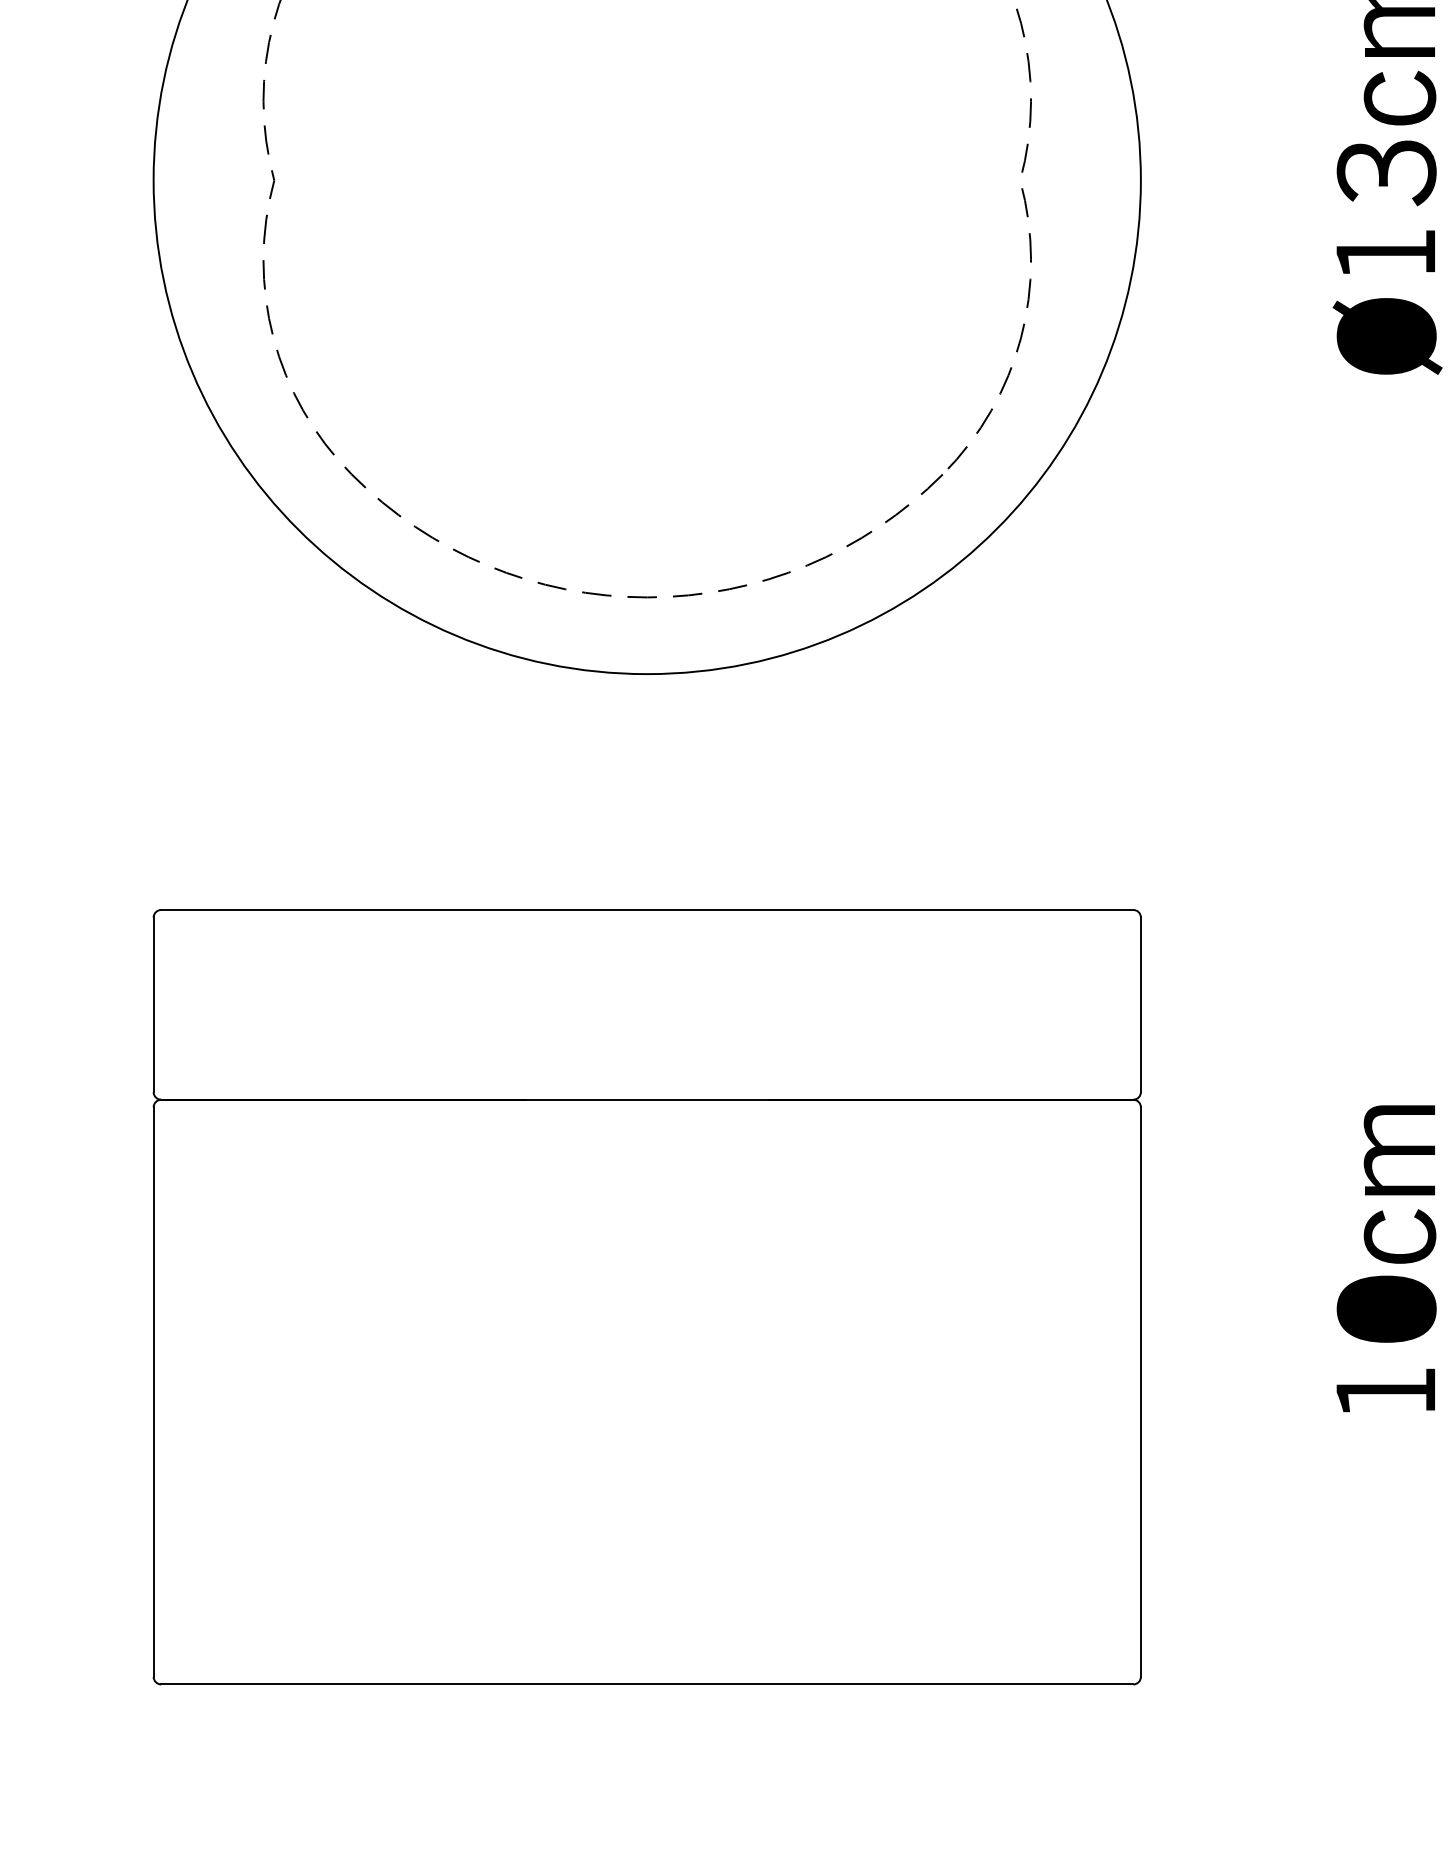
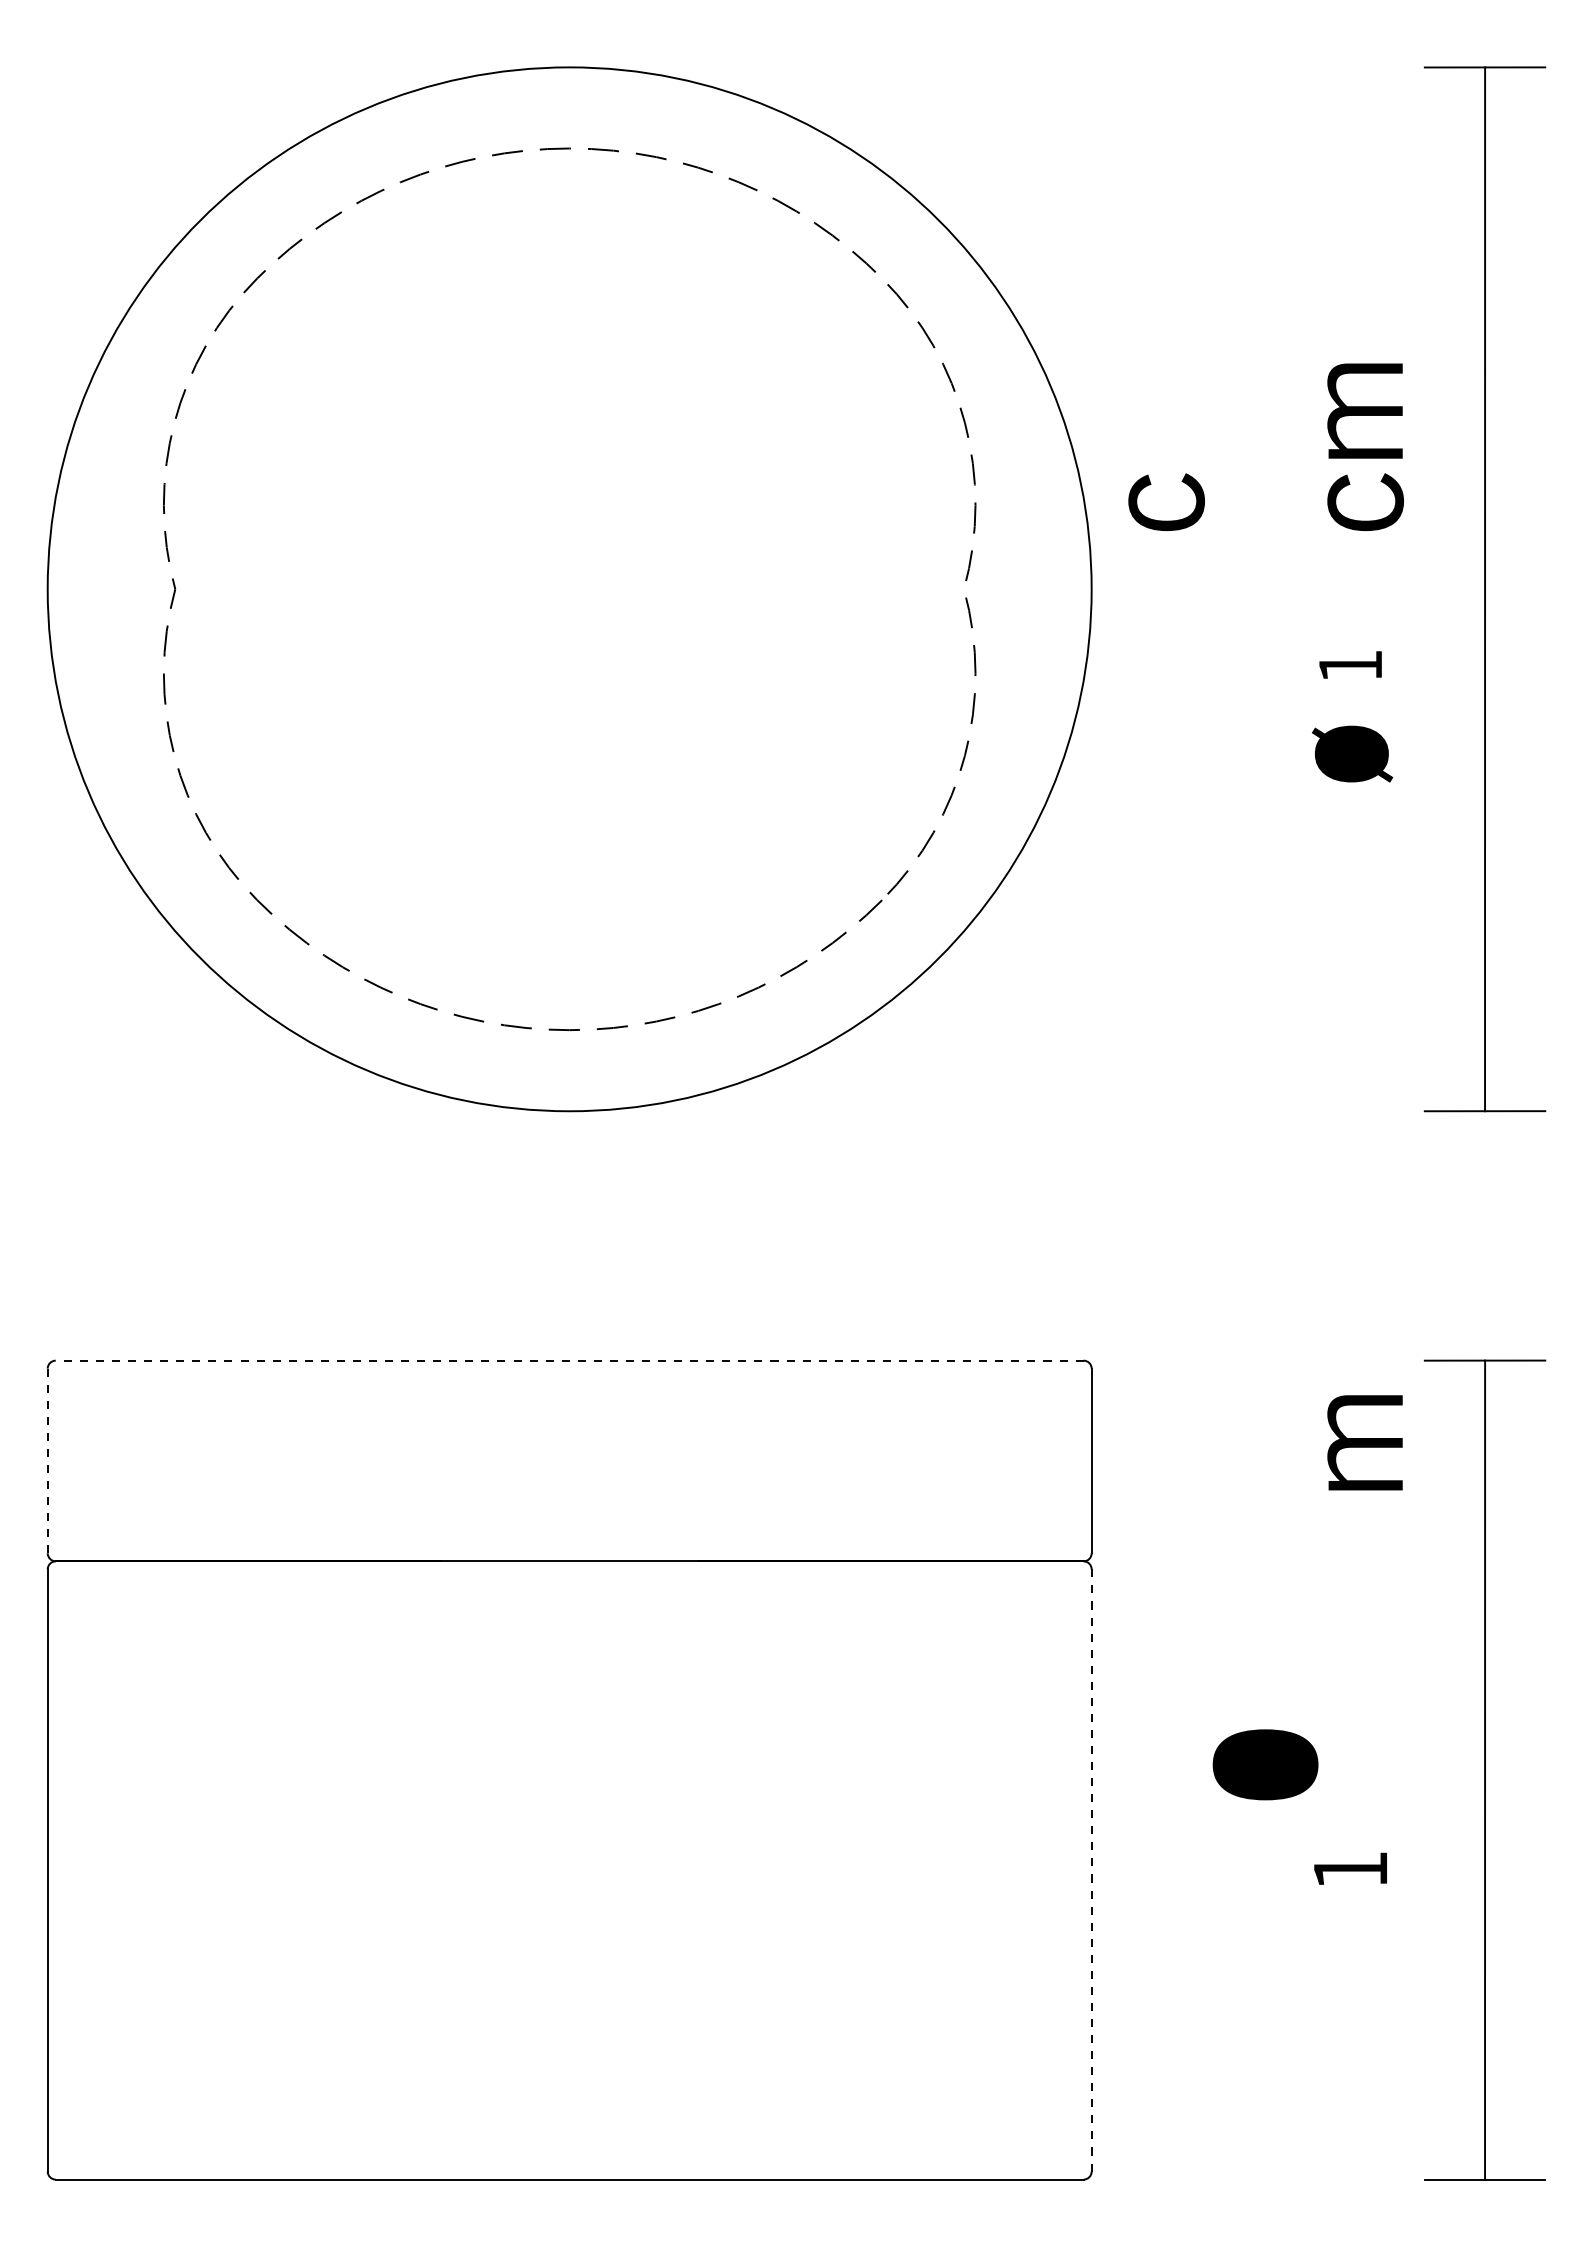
part: (1211, 115) -> (1166, 520), added
fill: (1386, 173) -> (1351, 581), removed
part: (1385, 251) -> (1350, 664), size x0.6
part: (1387, 335) -> (1352, 753), size x0.7
line: (647, 909) -> (569, 1360), solid -> dashed
line: (153, 1005) -> (47, 1461), solid -> dashed
part: (1398, 1150) -> (1364, 1442), moved
fill: (1399, 1236) -> (1365, 1705), removed
part: (1386, 1308) -> (1265, 1764), moved
part: (1385, 1390) -> (1350, 1868), size x0.7
line: (1140, 1391) -> (1091, 1869), solid -> dashed

